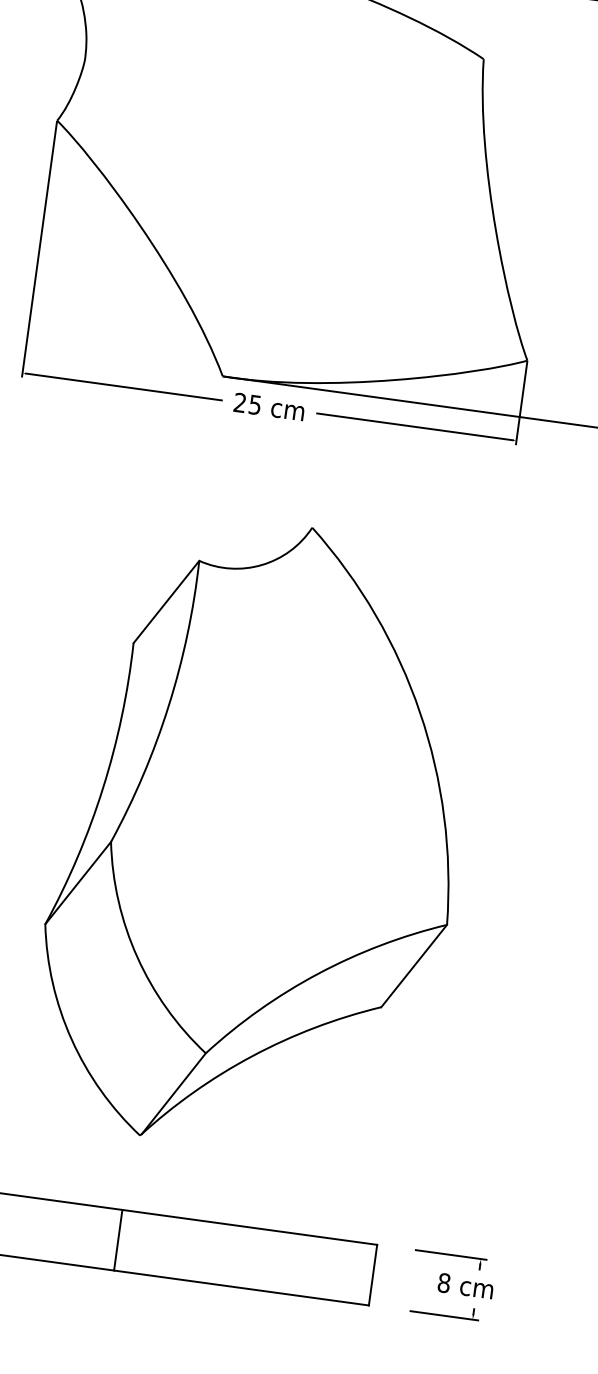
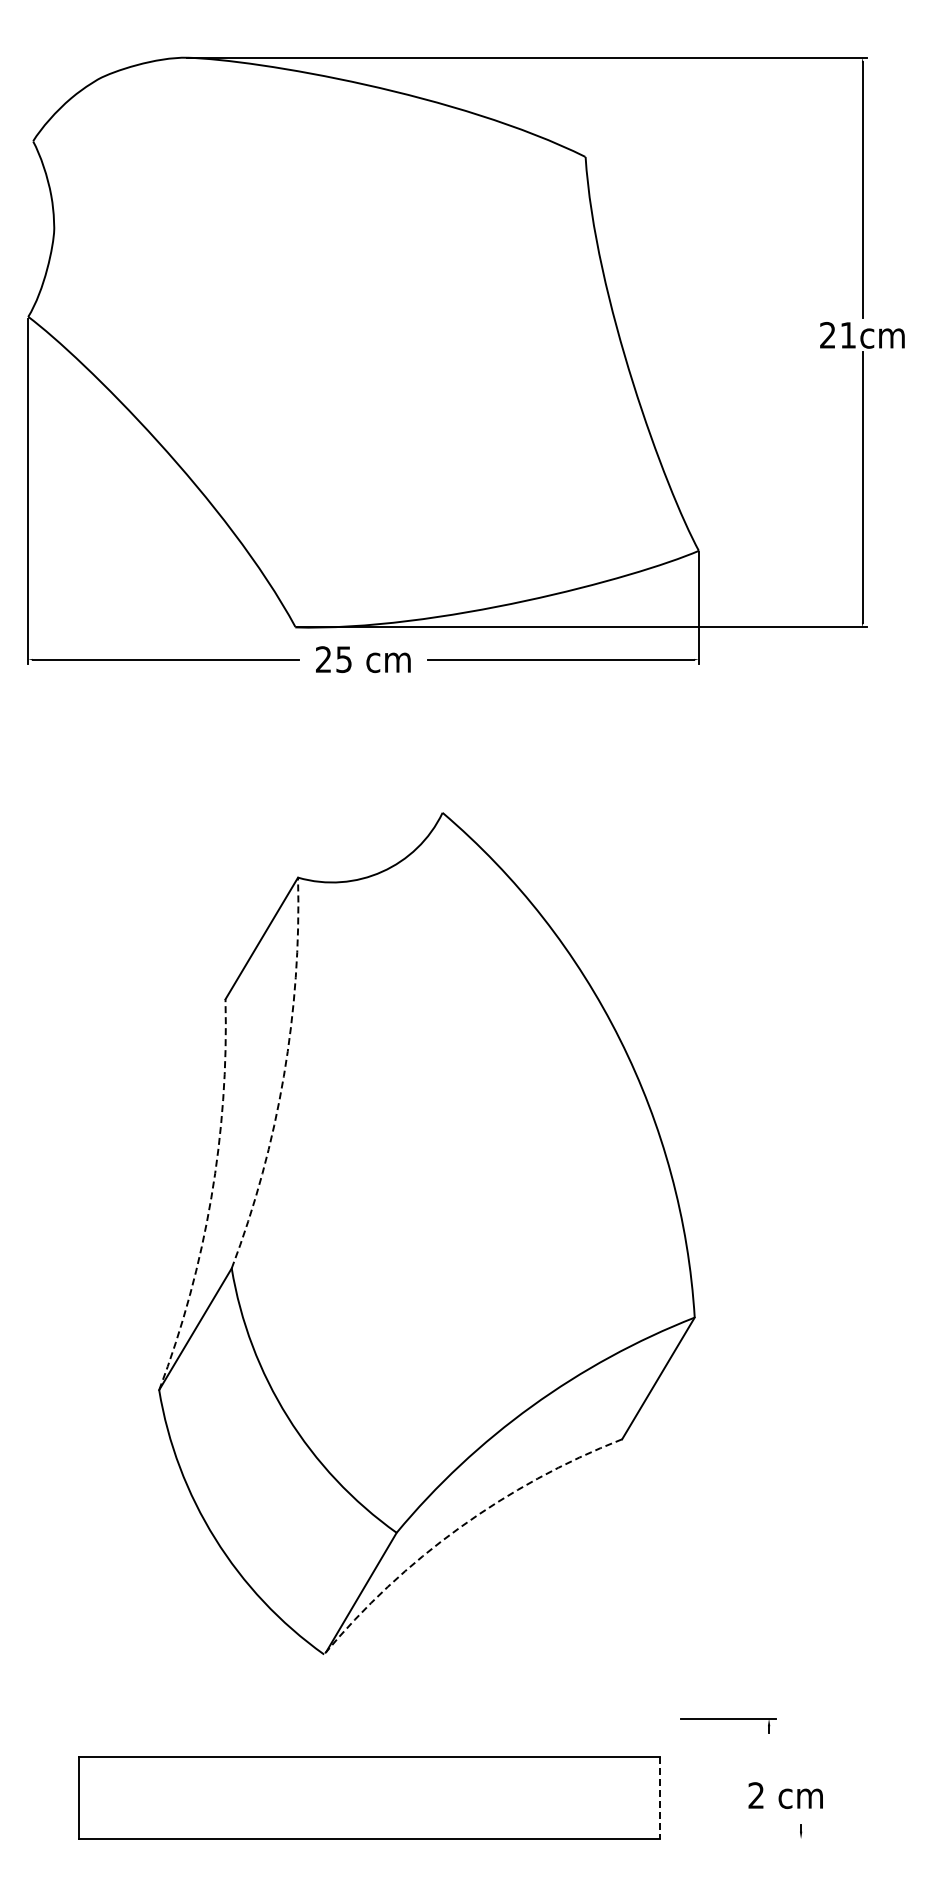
arc: (168, 705) -> (283, 1076), solid -> dashed
arc: (103, 787) -> (211, 1197), solid -> dashed
arc: (252, 1055) -> (459, 1527), solid -> dashed
line: (118, 1239) -> (314, 1797), removed
part: (450, 1259) -> (728, 1725), moved
line: (373, 1275) -> (660, 1798), solid -> dashed
text: (444, 1283) -> (756, 1795), 8 -> 2
line: (444, 1316) -> (762, 1839), removed

